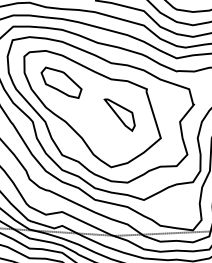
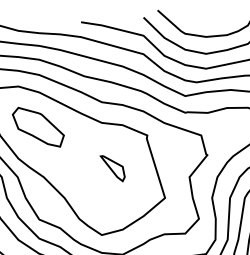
part: (119, 115) -> (112, 168), size x0.62

